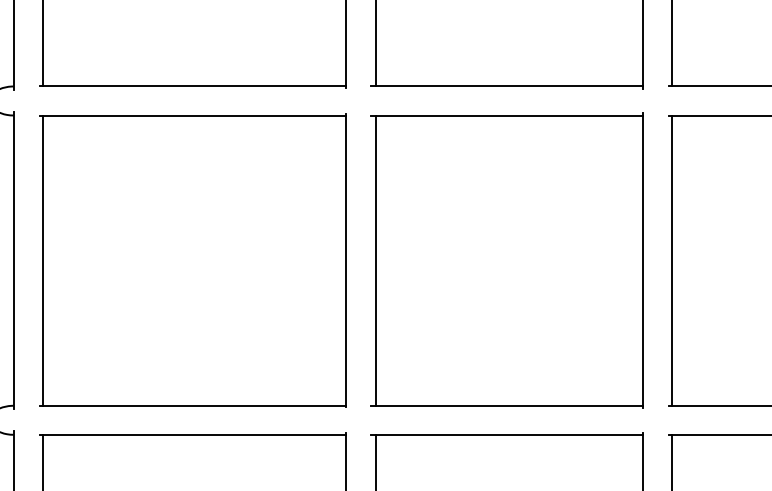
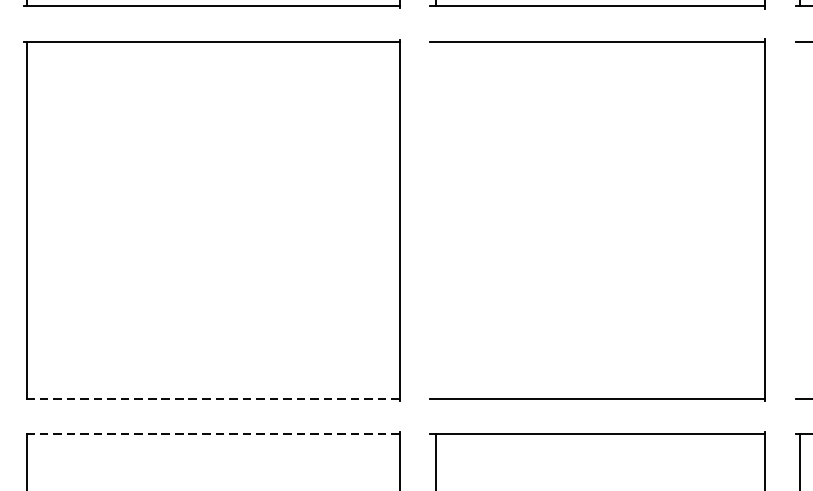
line: (375, 260) -> (435, 220), removed
line: (672, 260) -> (800, 220), removed
line: (192, 405) -> (210, 398), solid -> dashed
line: (192, 434) -> (210, 433), solid -> dashed

